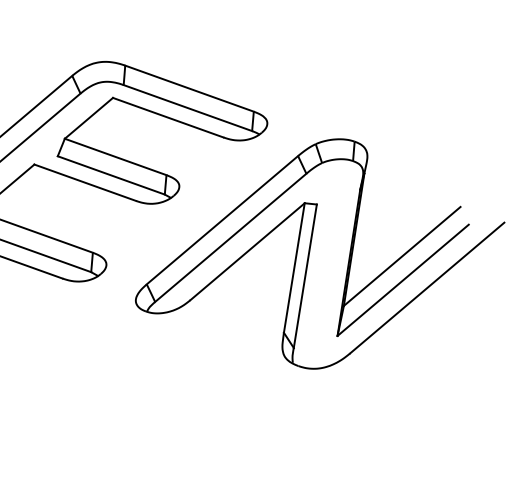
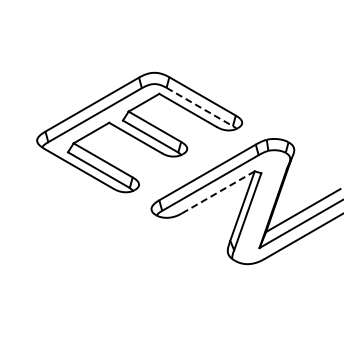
line: (189, 108) -> (200, 107), solid -> dashed
line: (246, 252) -> (217, 192), solid -> dashed

